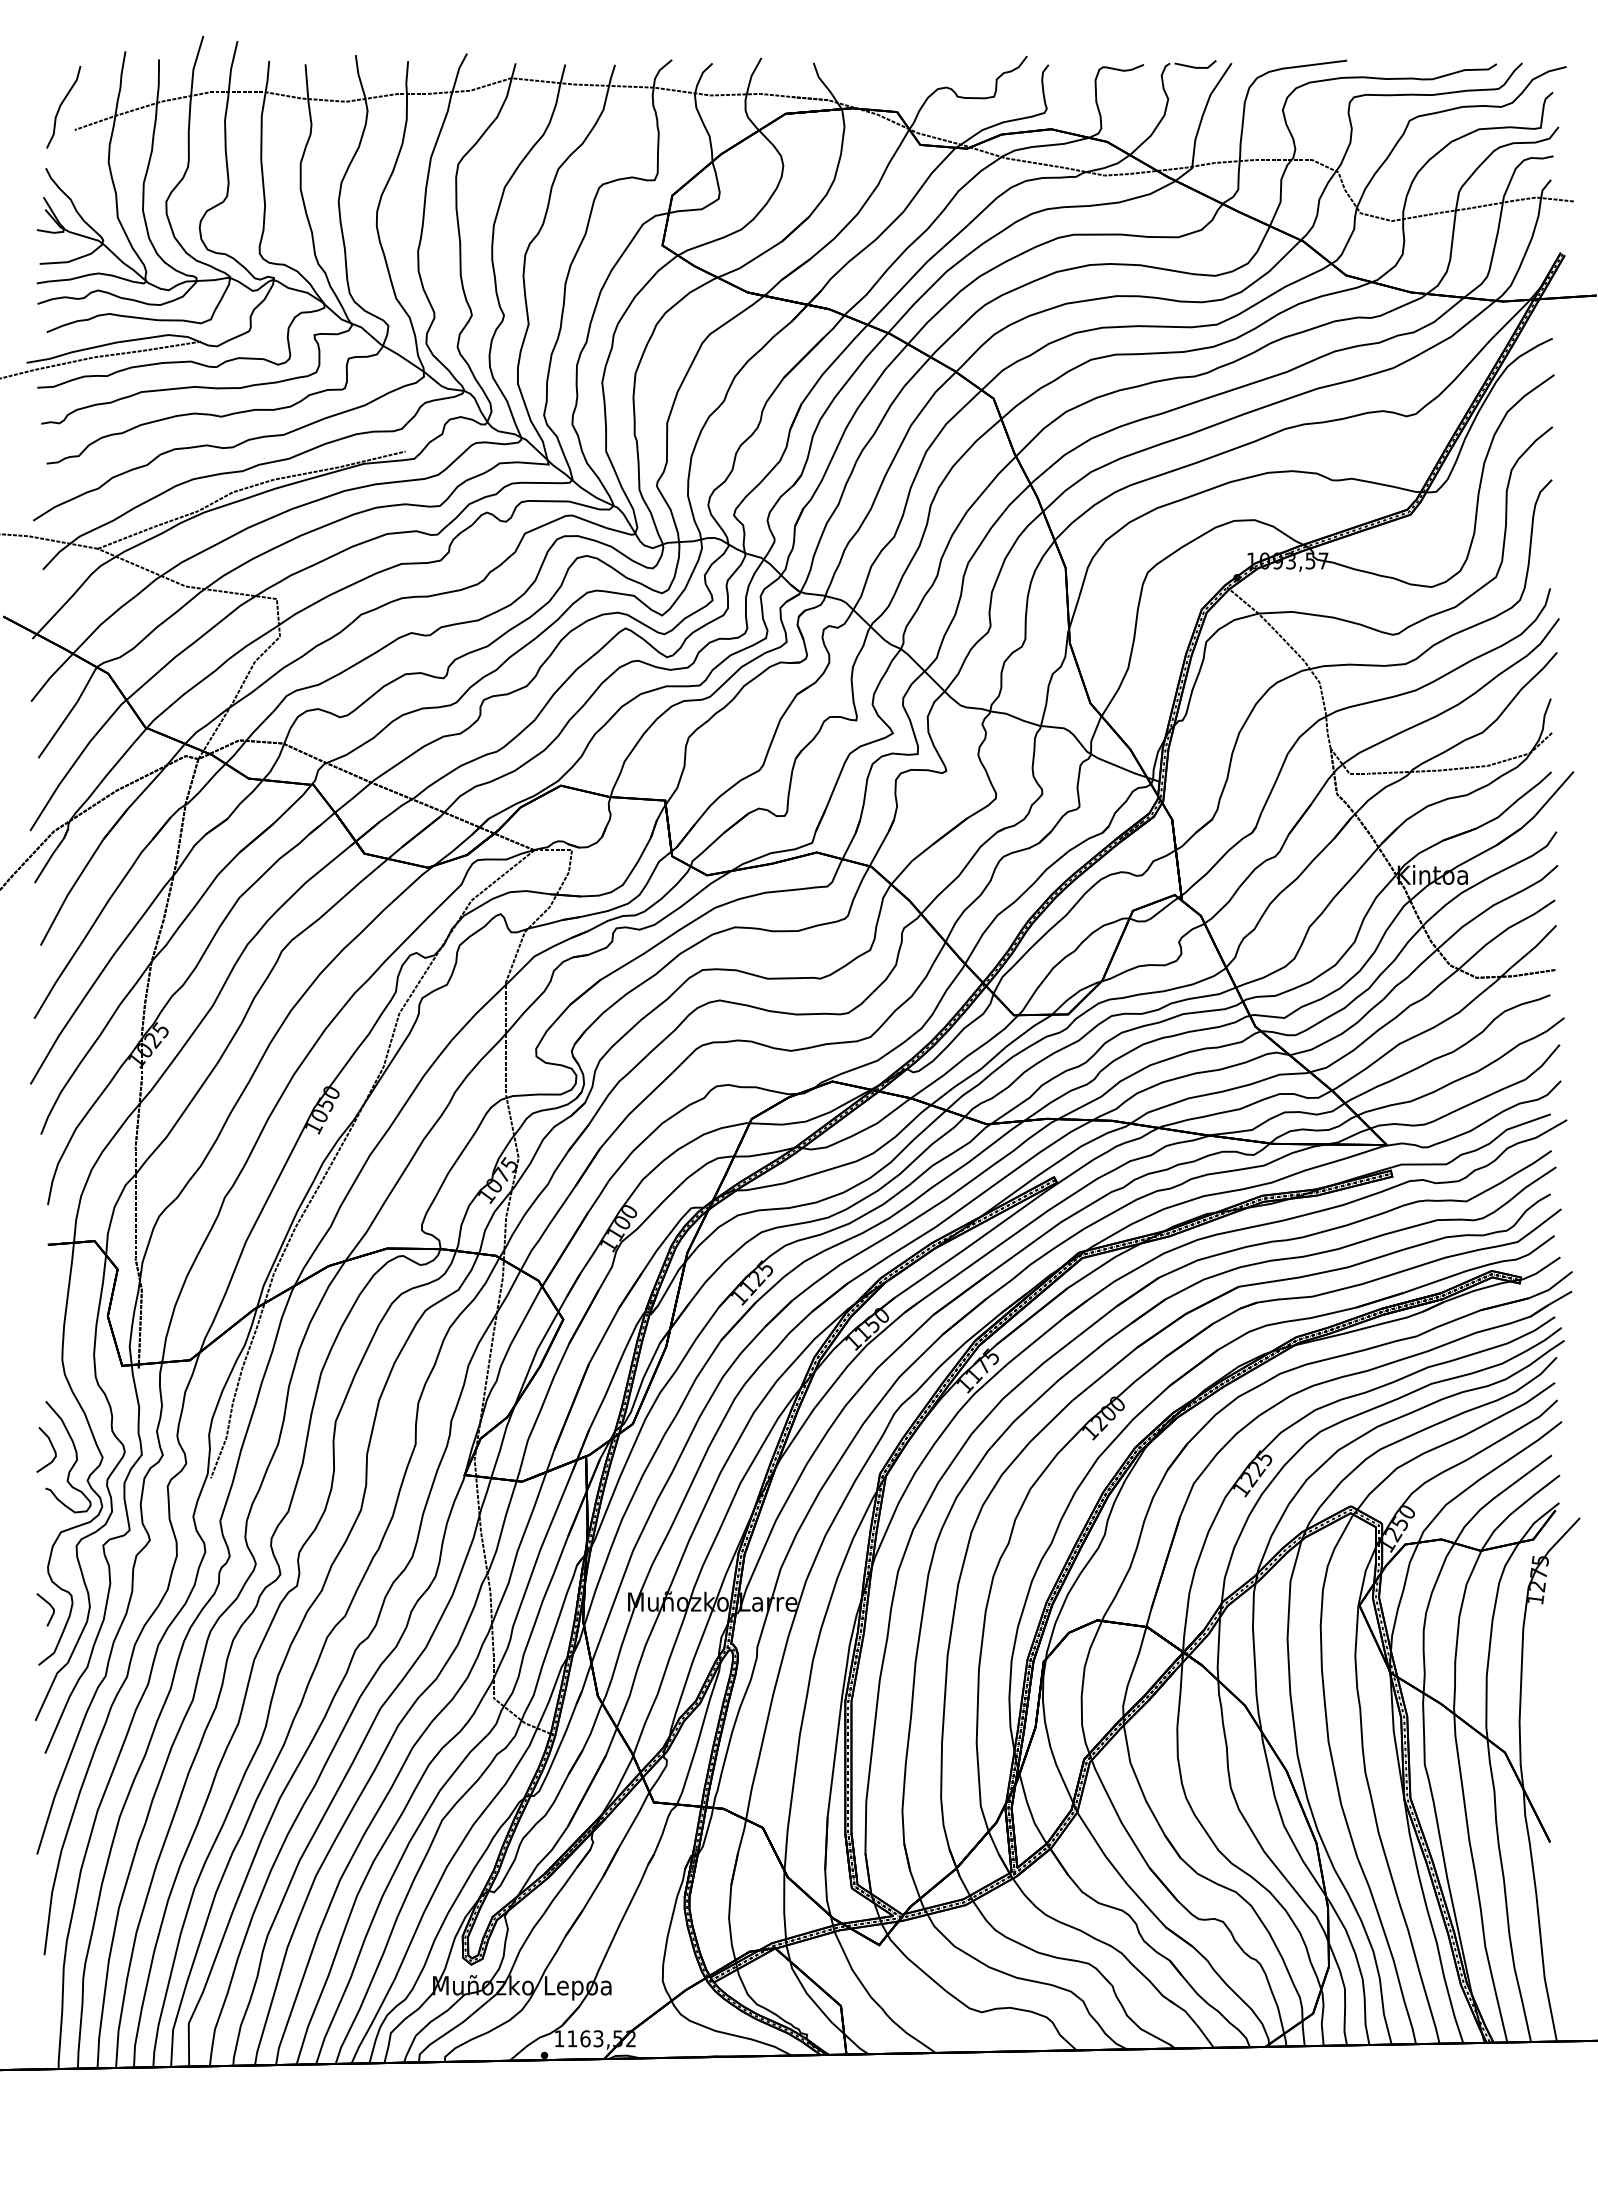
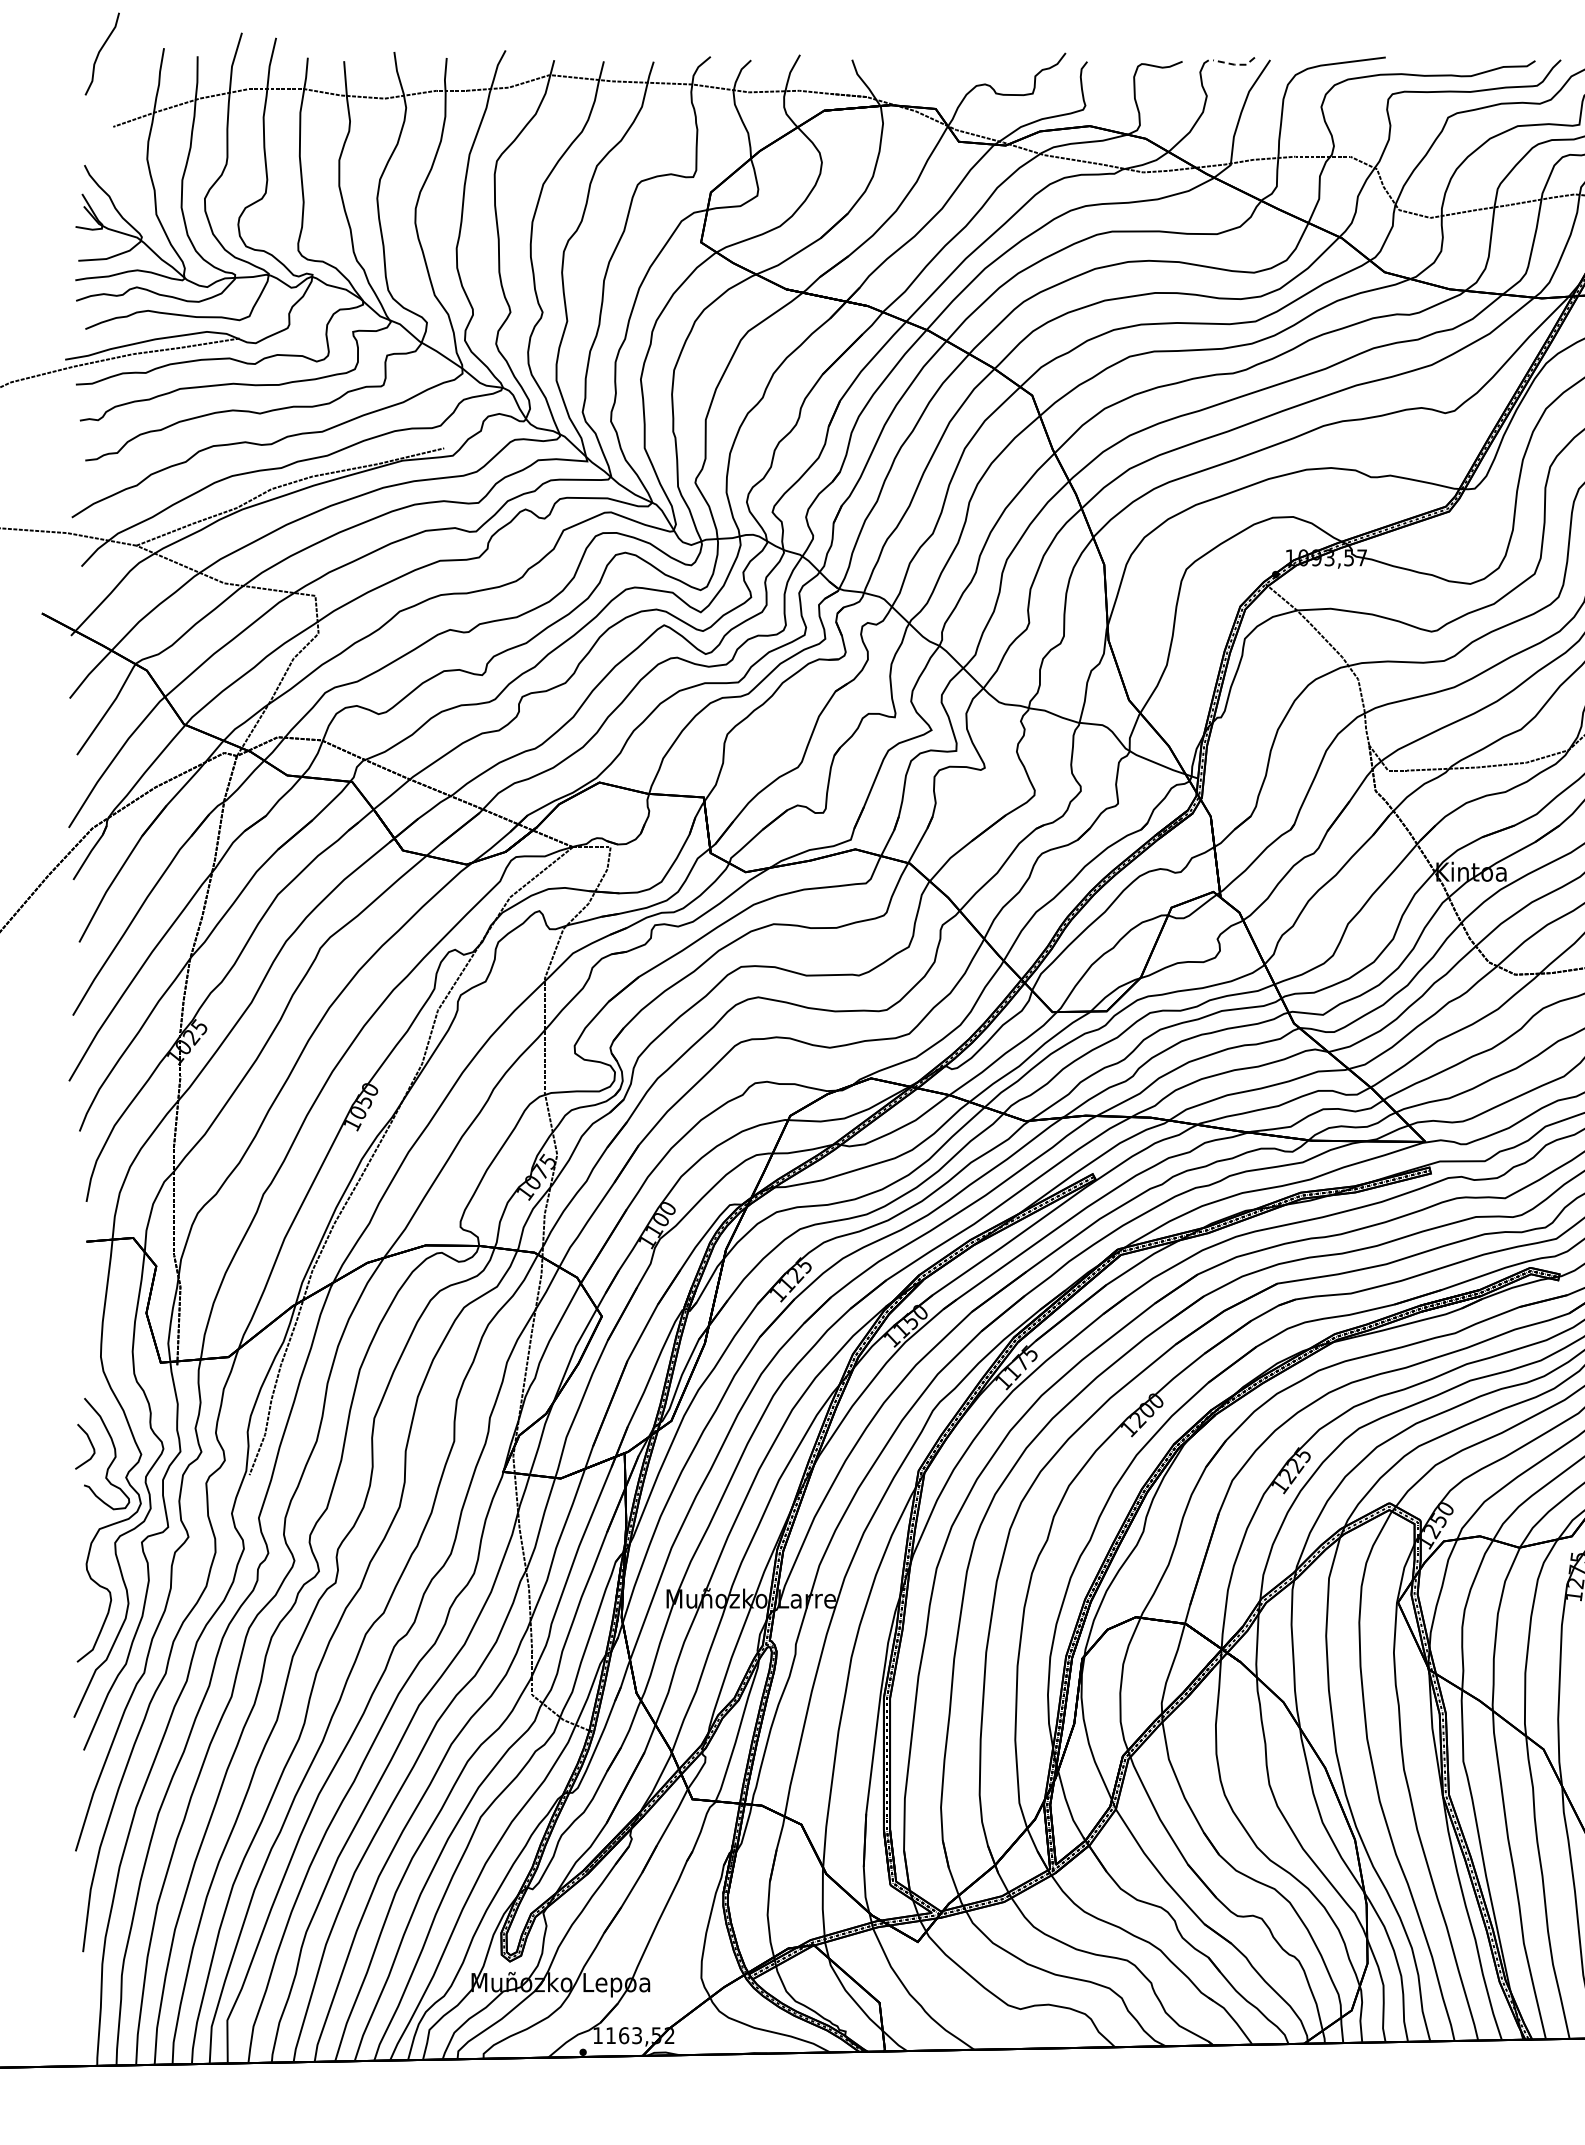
line: (1196, 67) -> (1235, 64), solid -> dashed
curve: (61, 106) -> (100, 53), moved
line: (49, 1605) -> (88, 1602), removed

